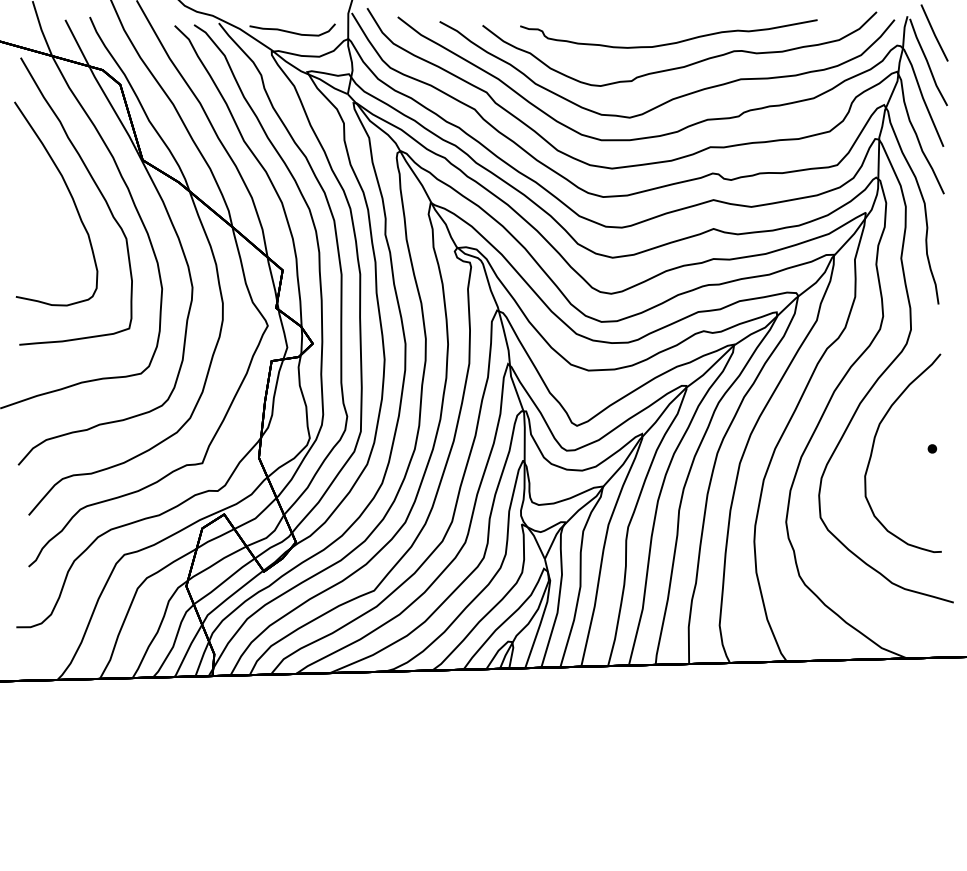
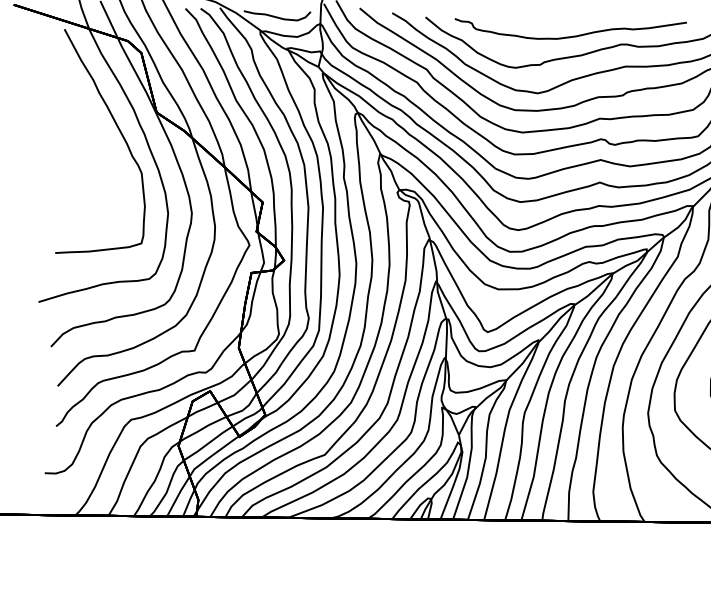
curve: (70, 196) -> (99, 138), removed

